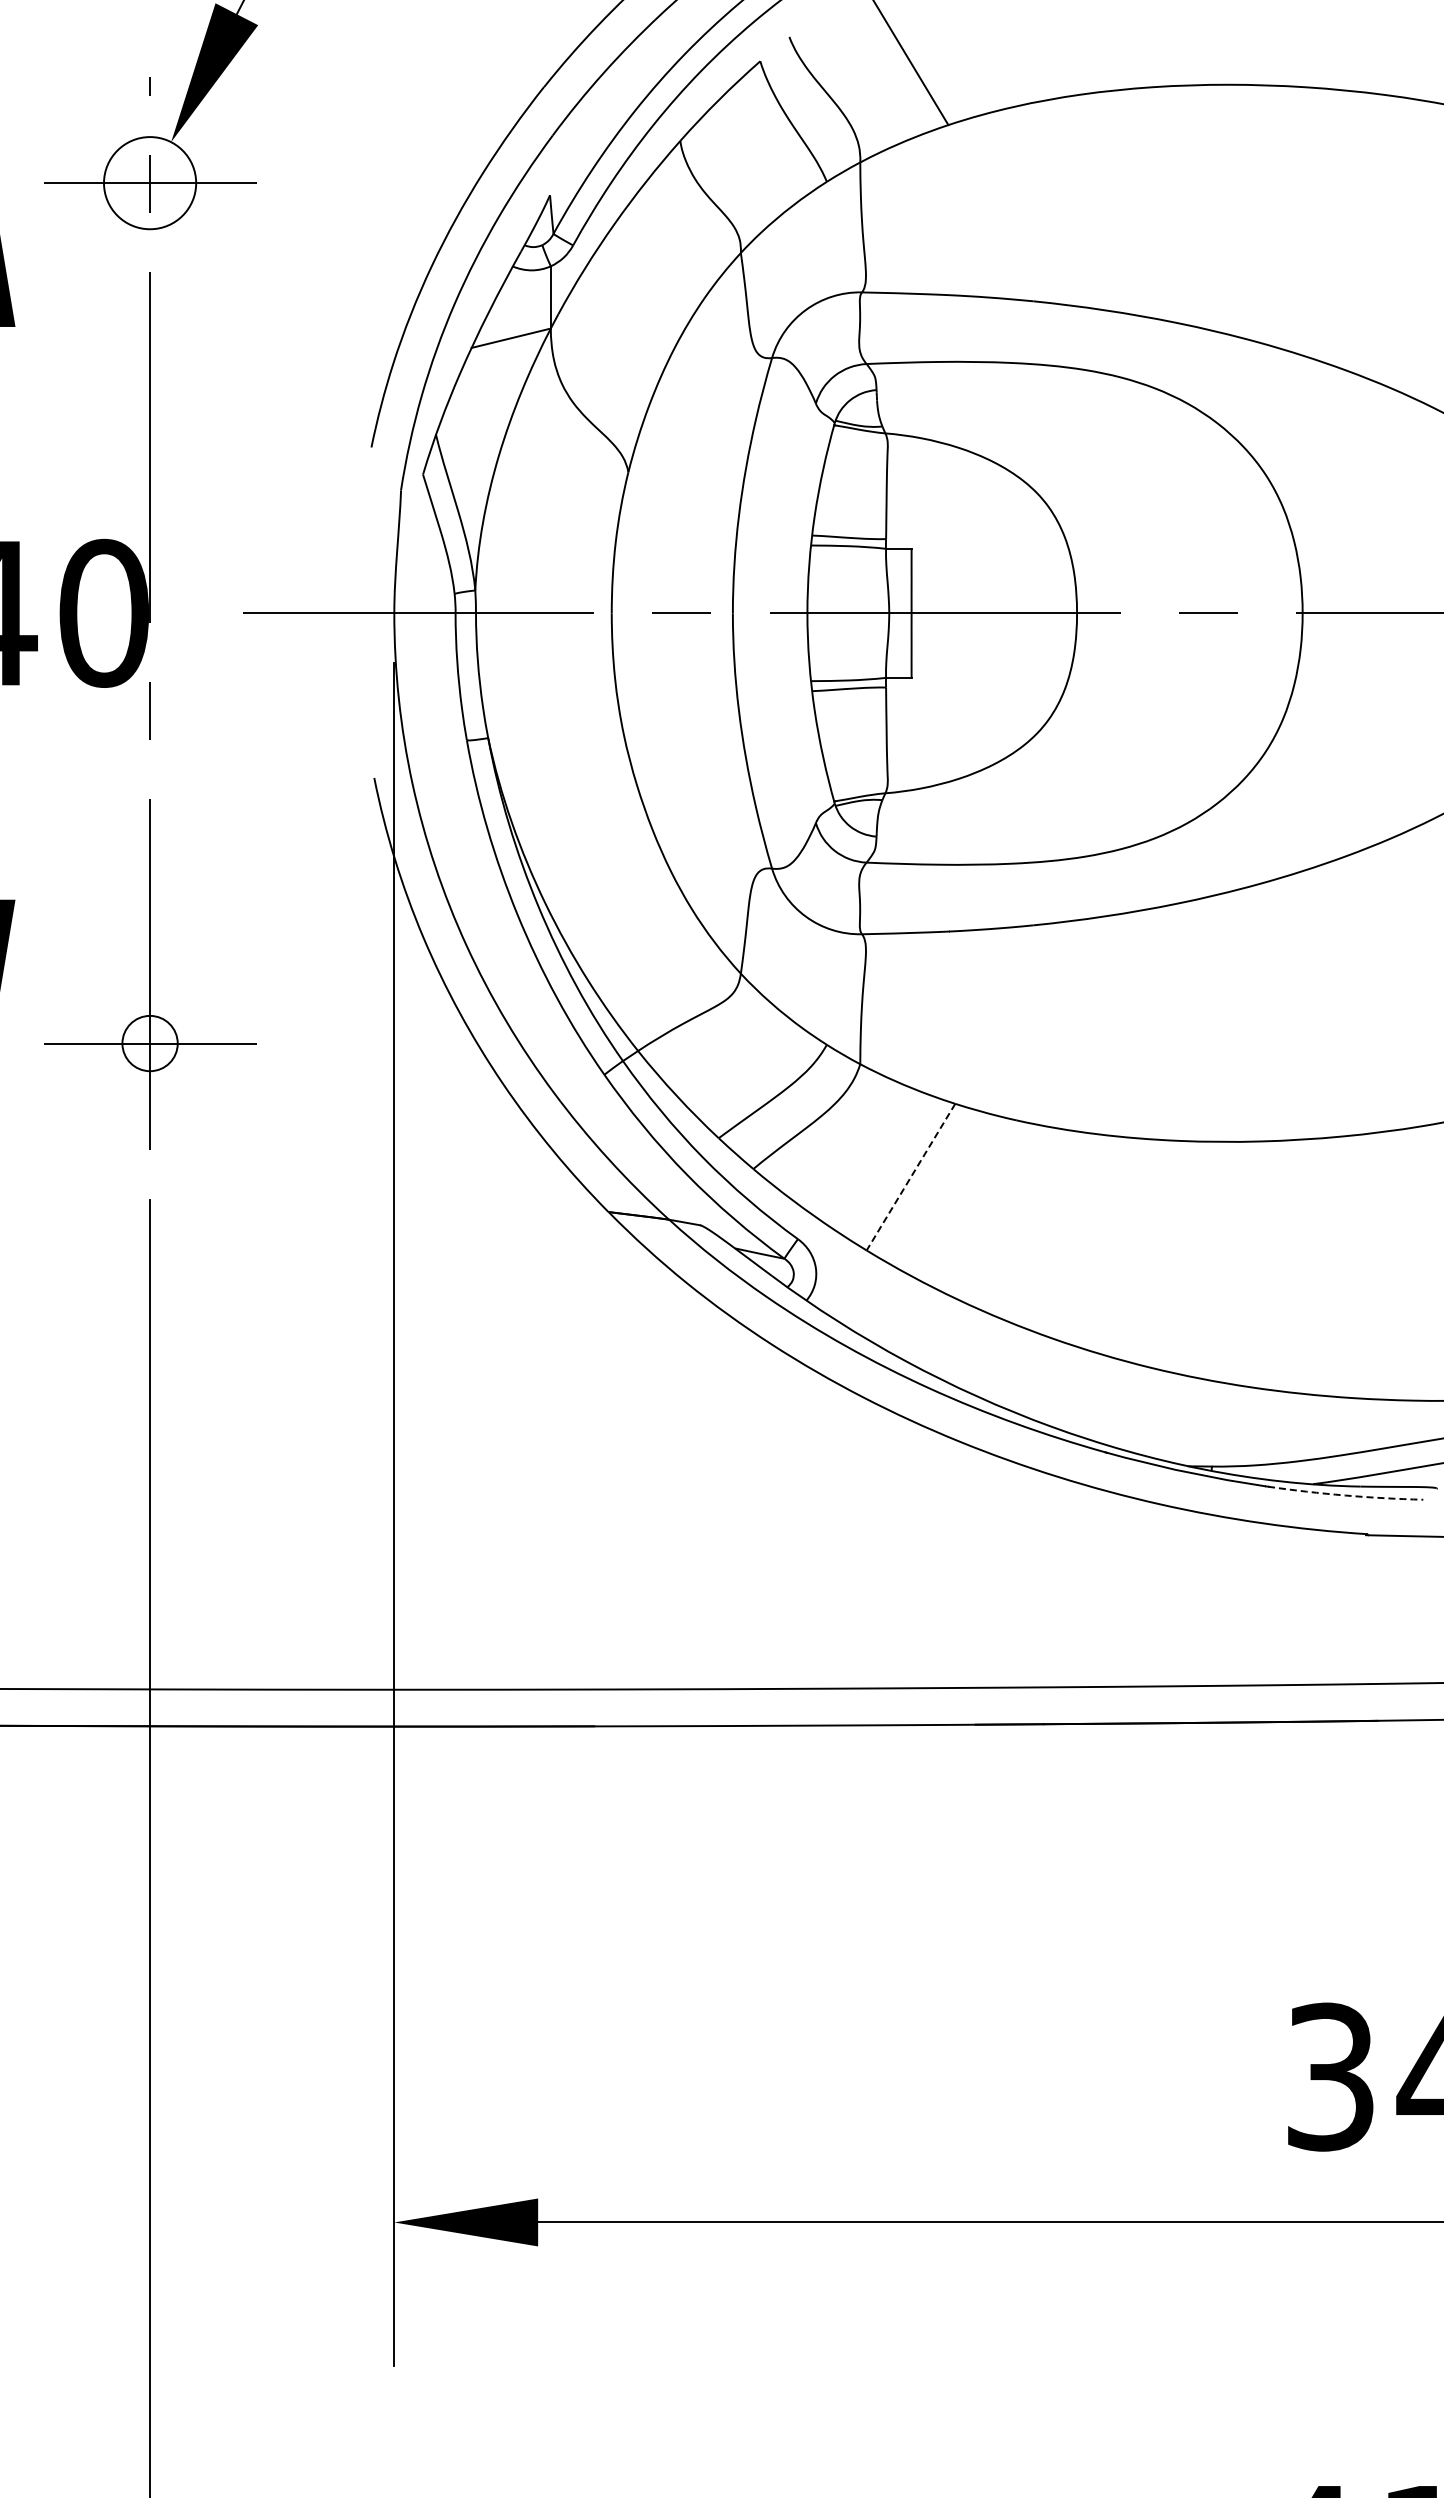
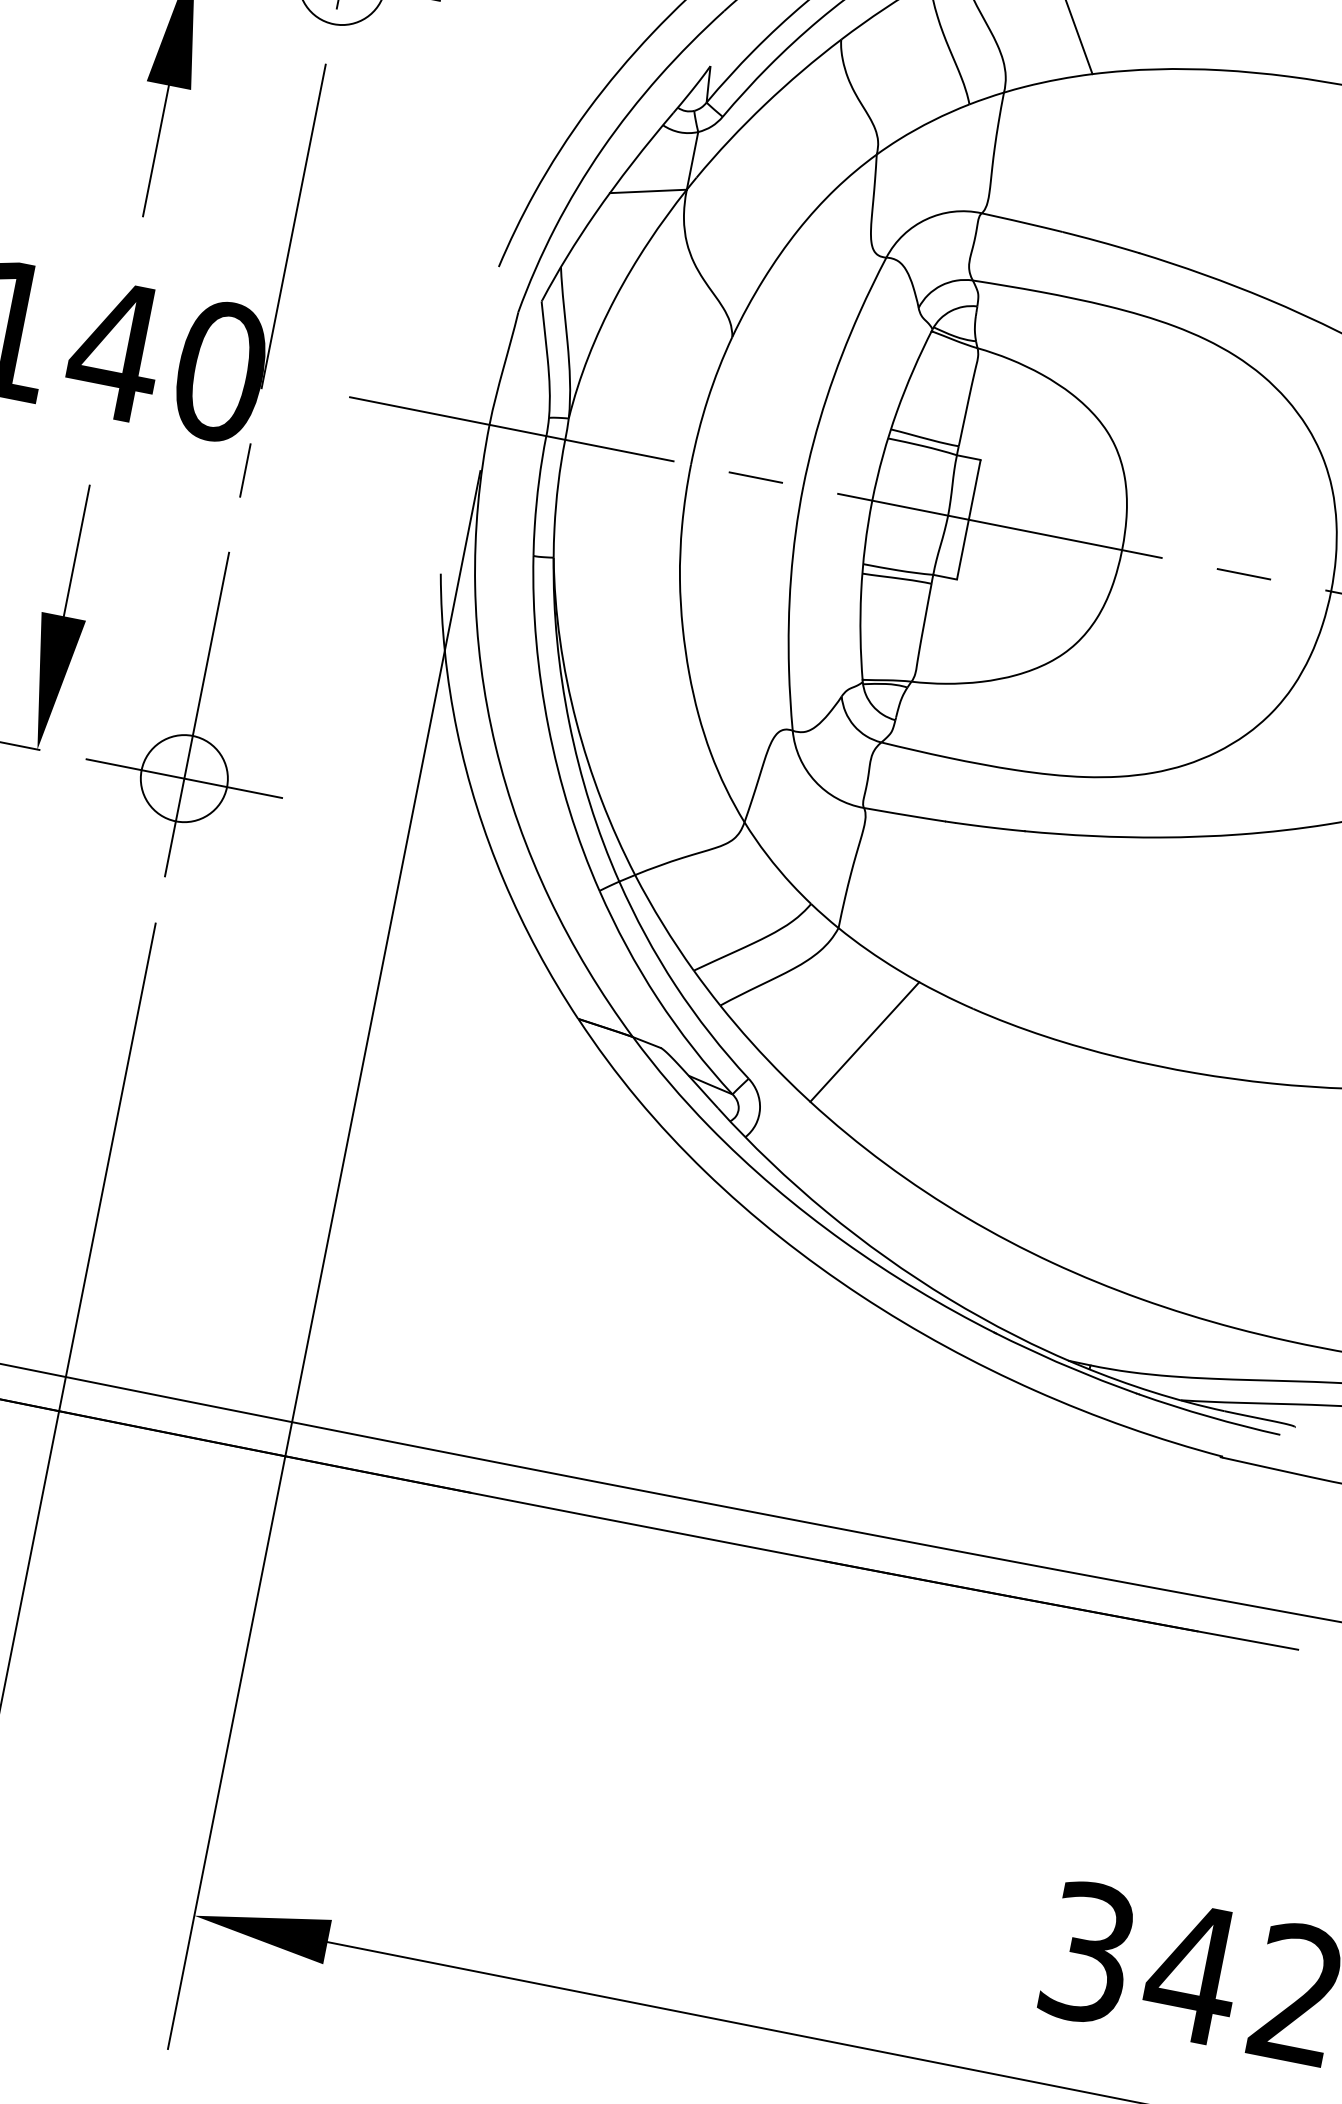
circle: (150, 1043) -> (184, 778), size x1.67
line: (910, 1177) -> (864, 1042), dashed -> solid
arc: (1345, 1495) -> (1209, 1416), dashed -> solid

